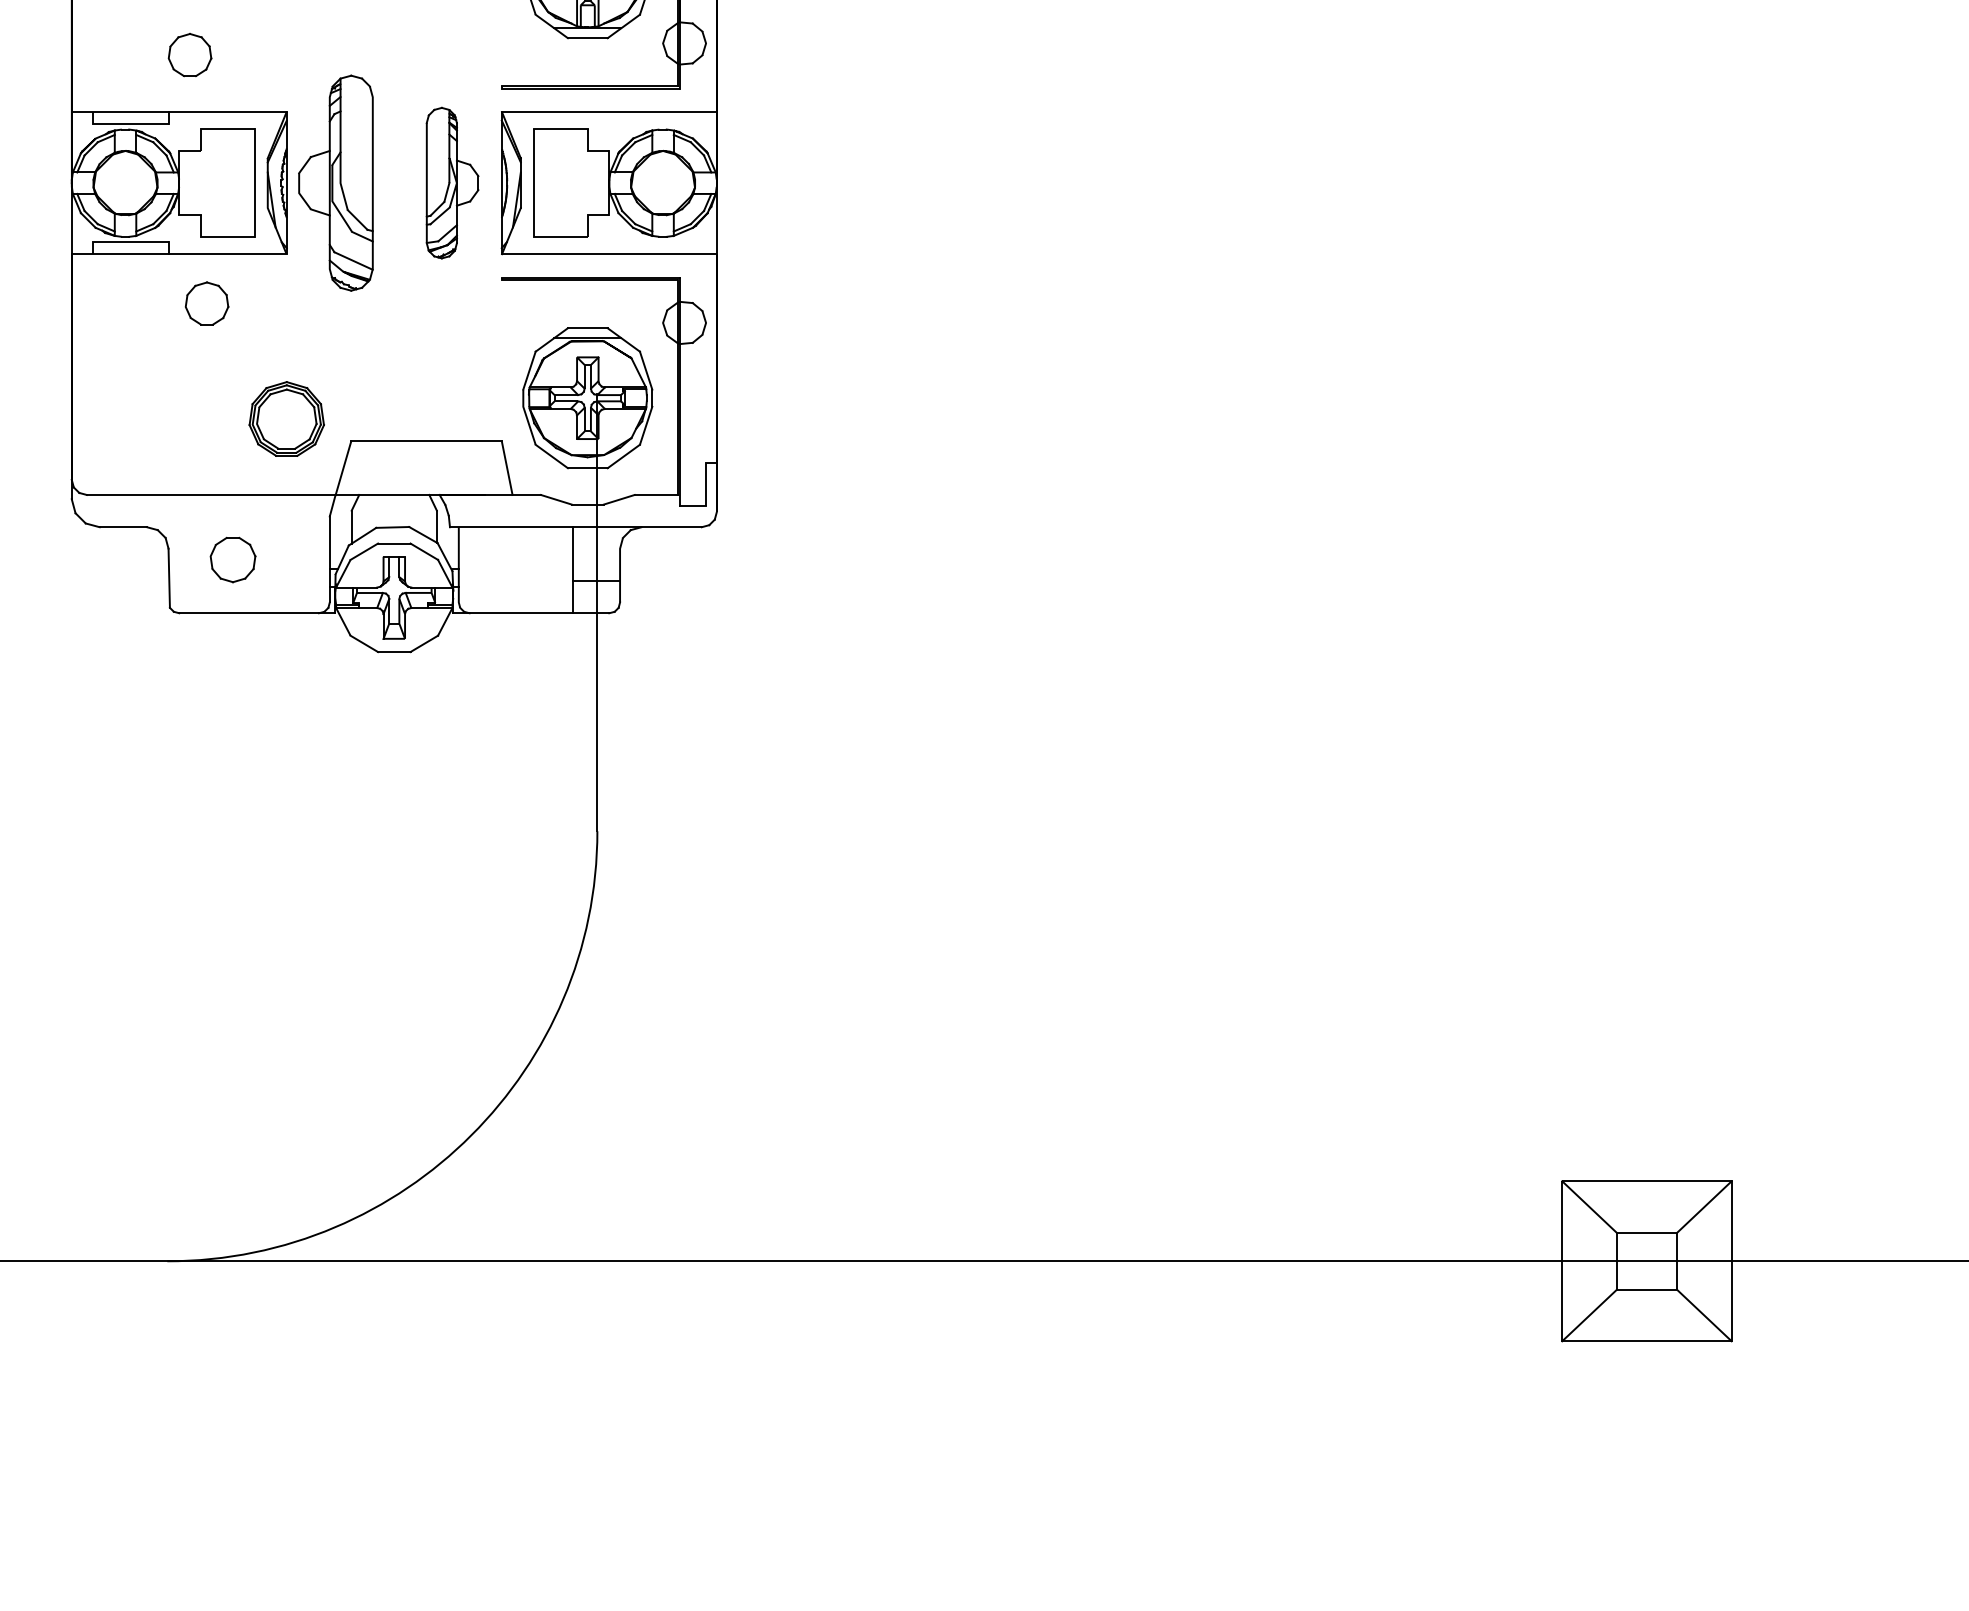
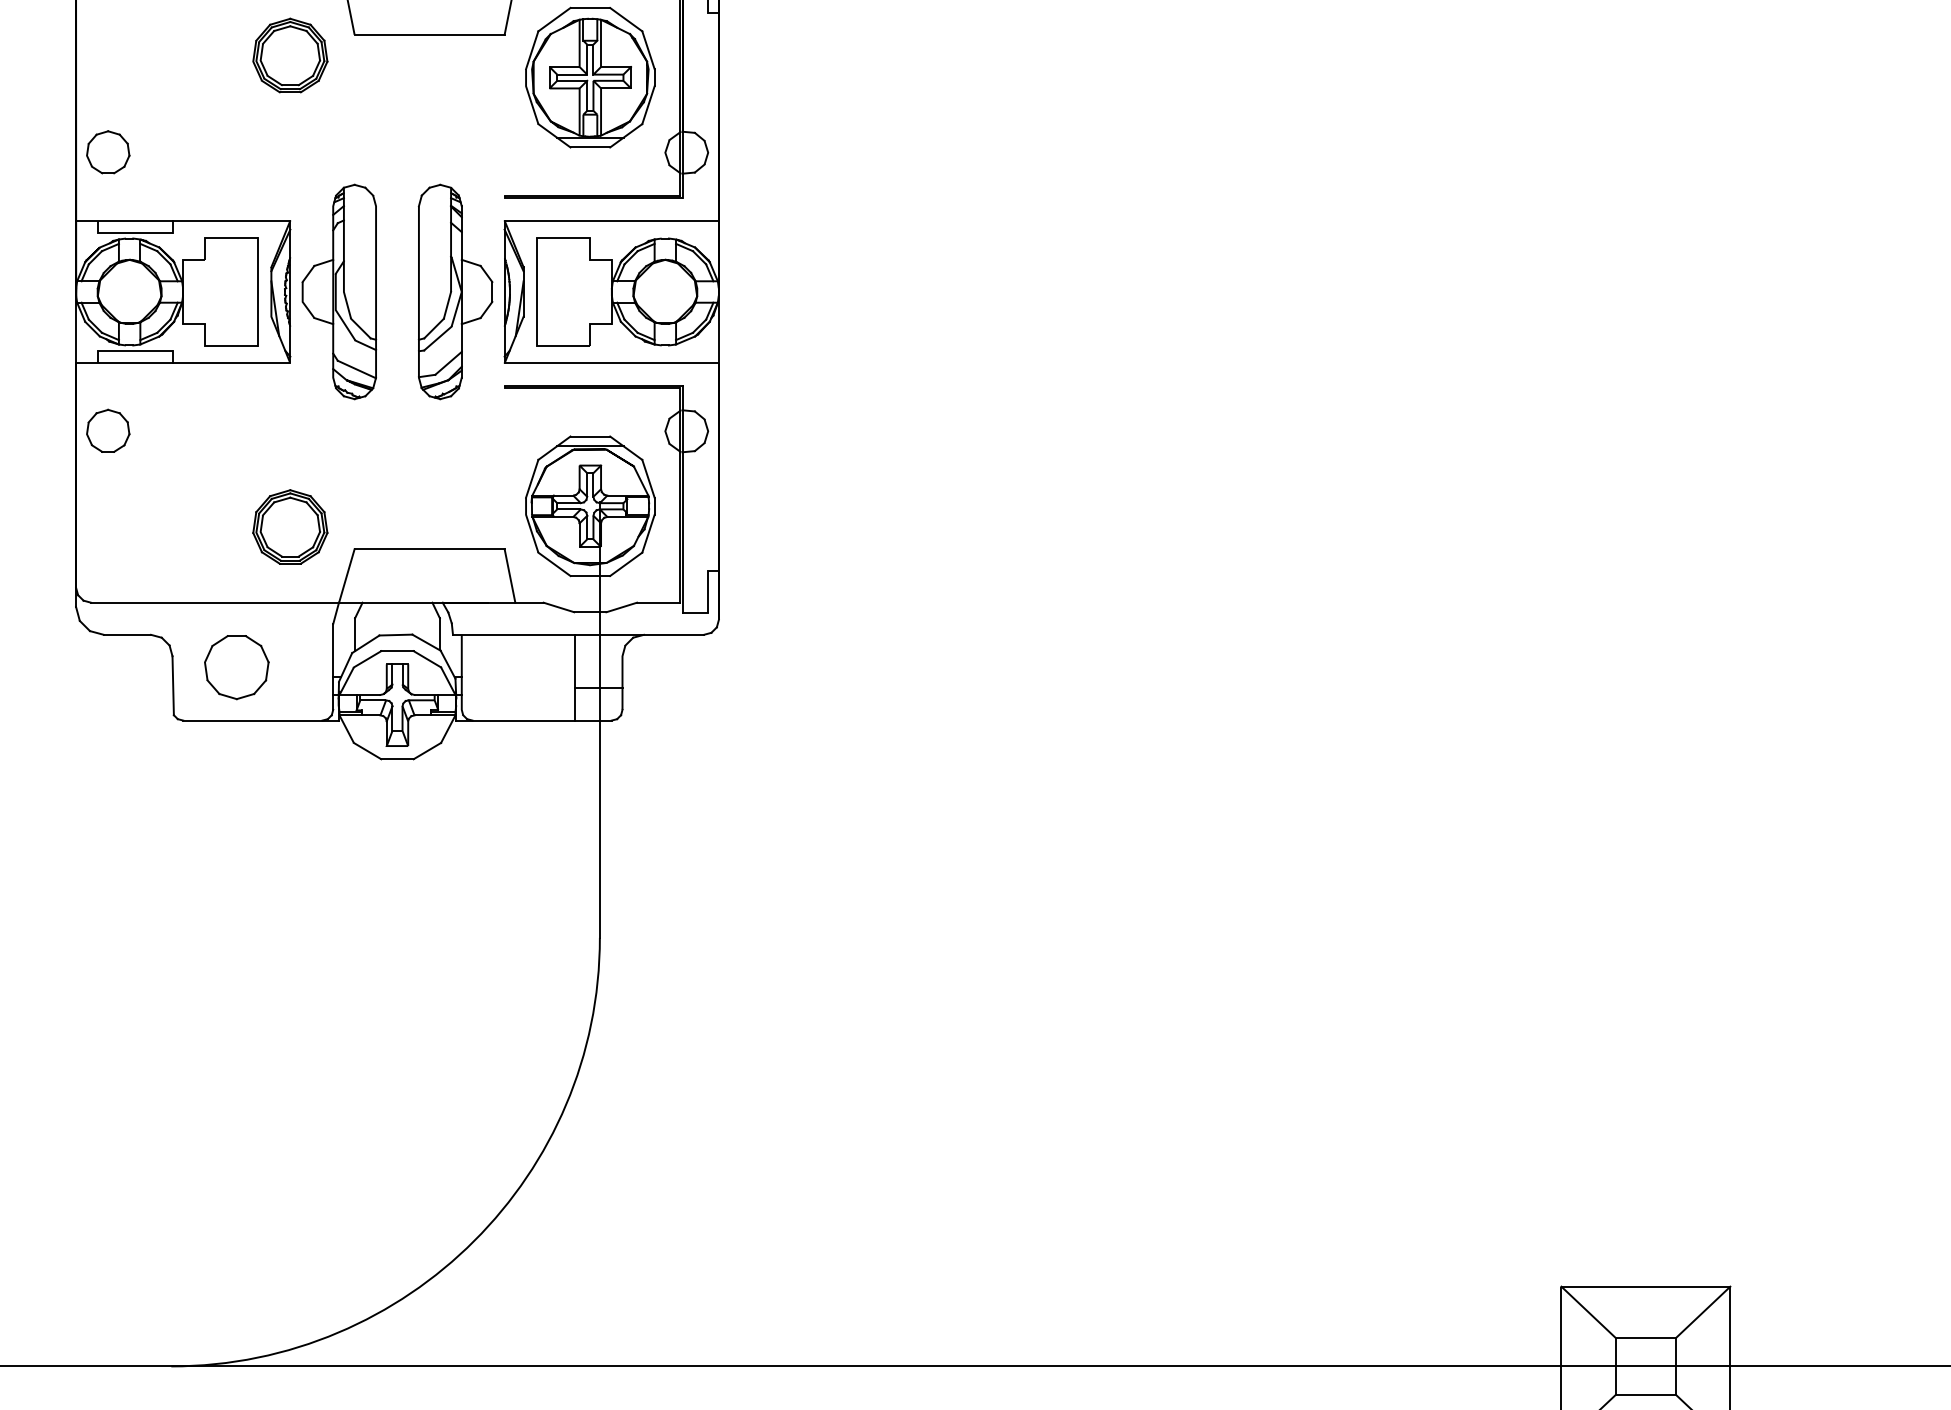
part: (189, 55) -> (107, 152), moved
part: (452, 182) -> (455, 291), size x1.43
part: (206, 303) -> (107, 430), moved
part: (232, 559) -> (236, 667), size x1.43

